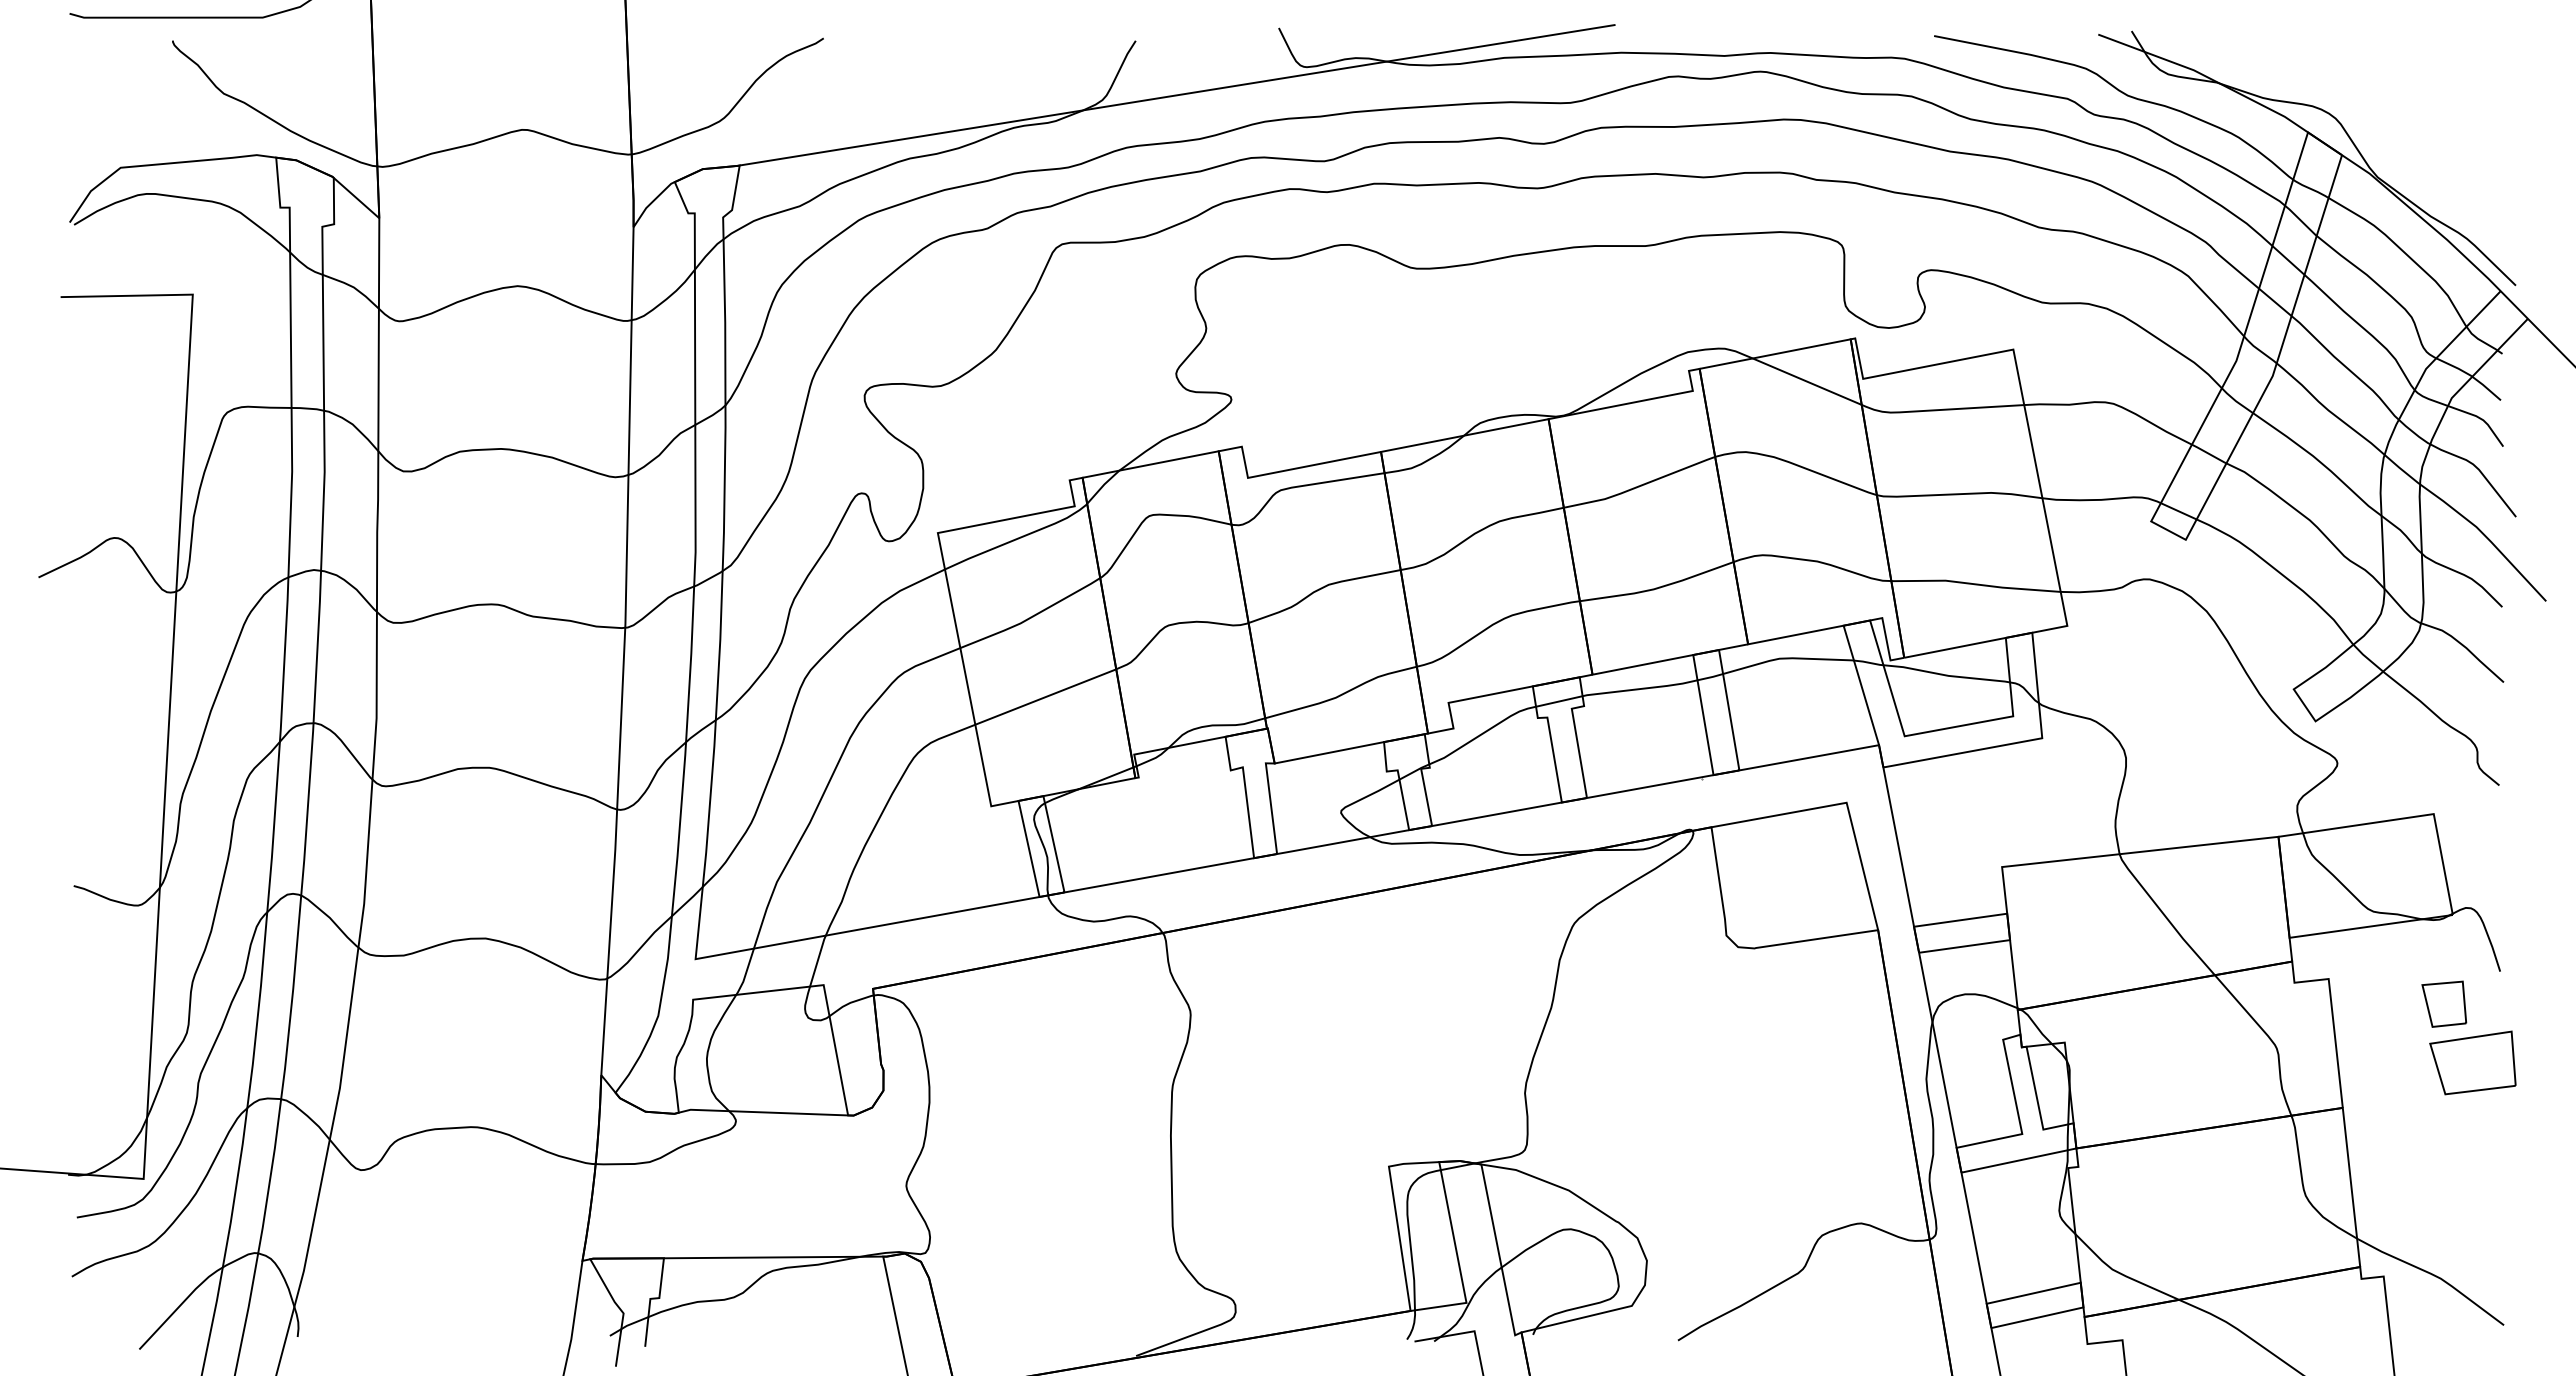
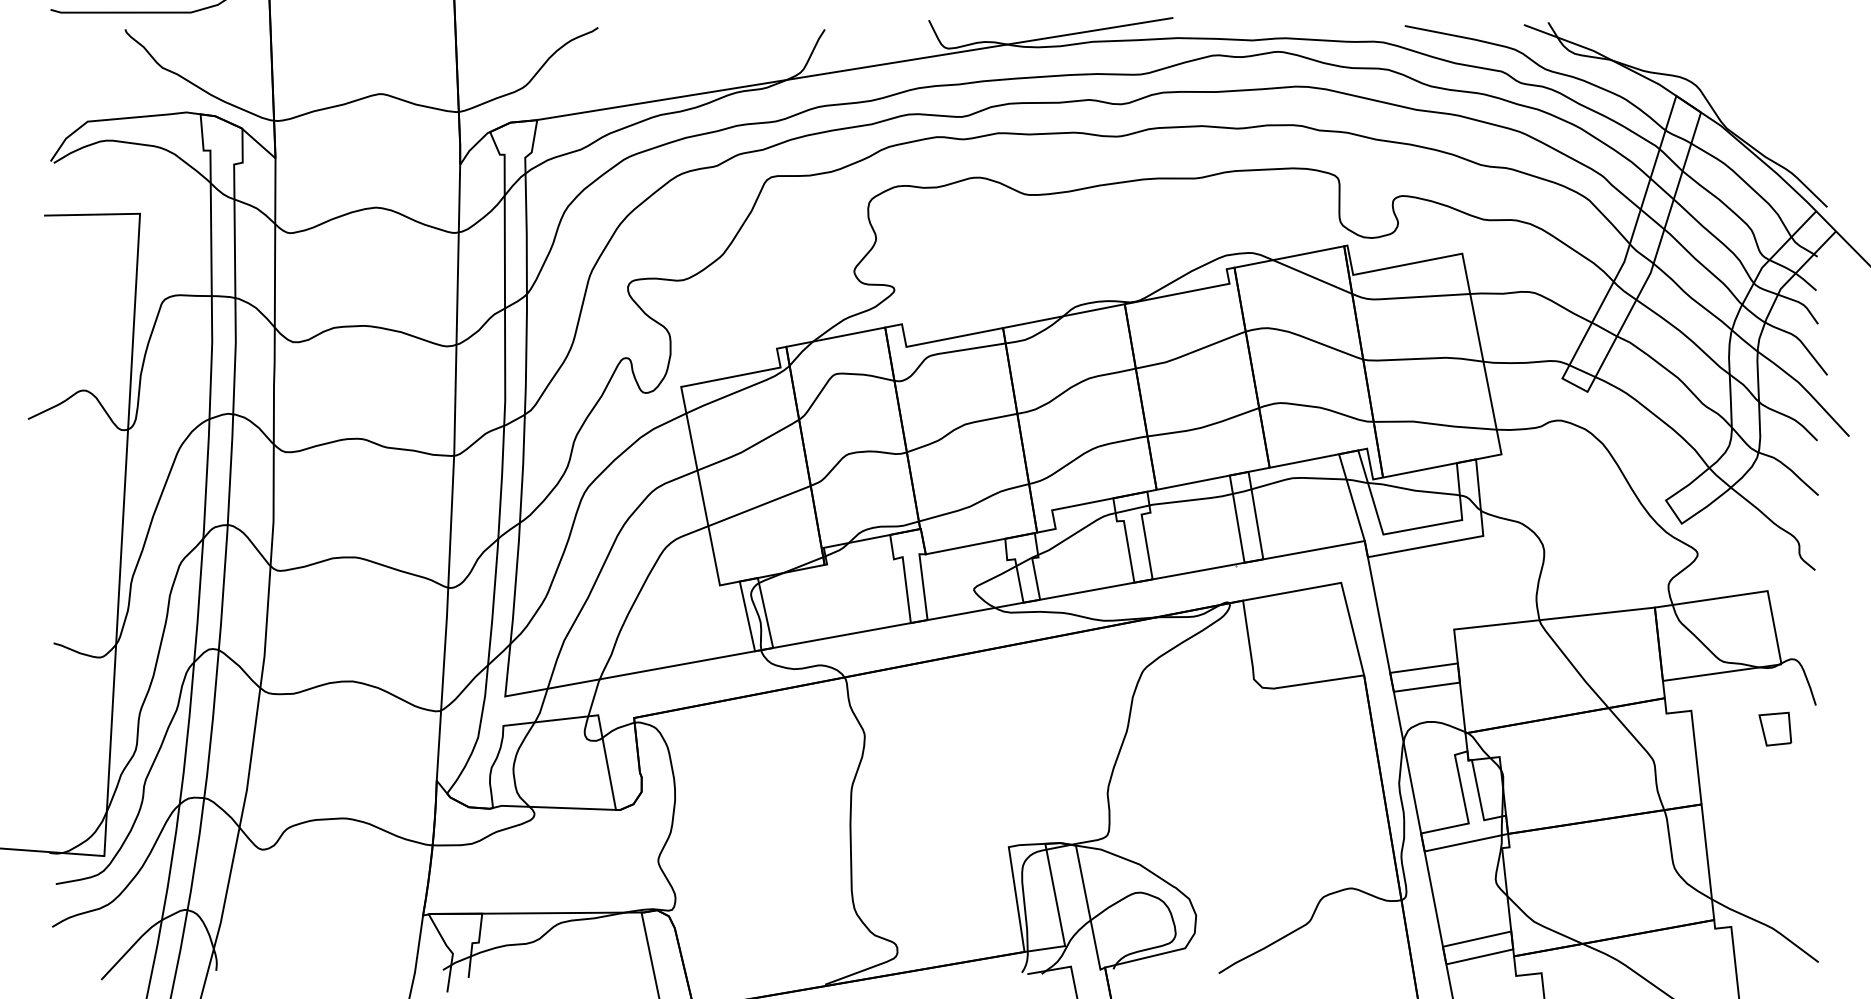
part: (2472, 1062) -> (1795, 771), removed

